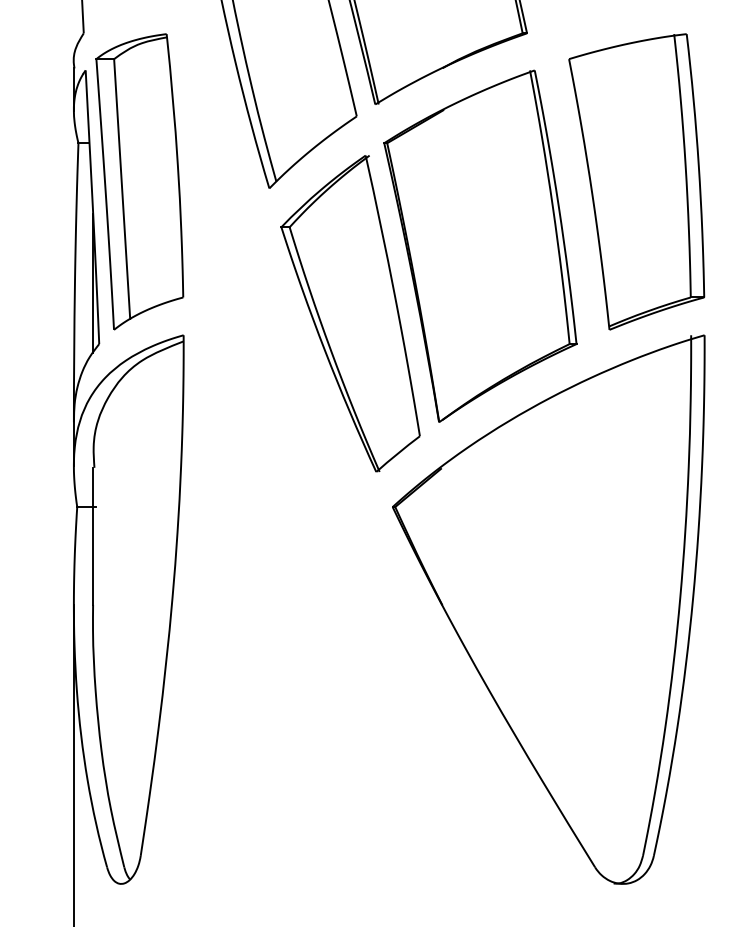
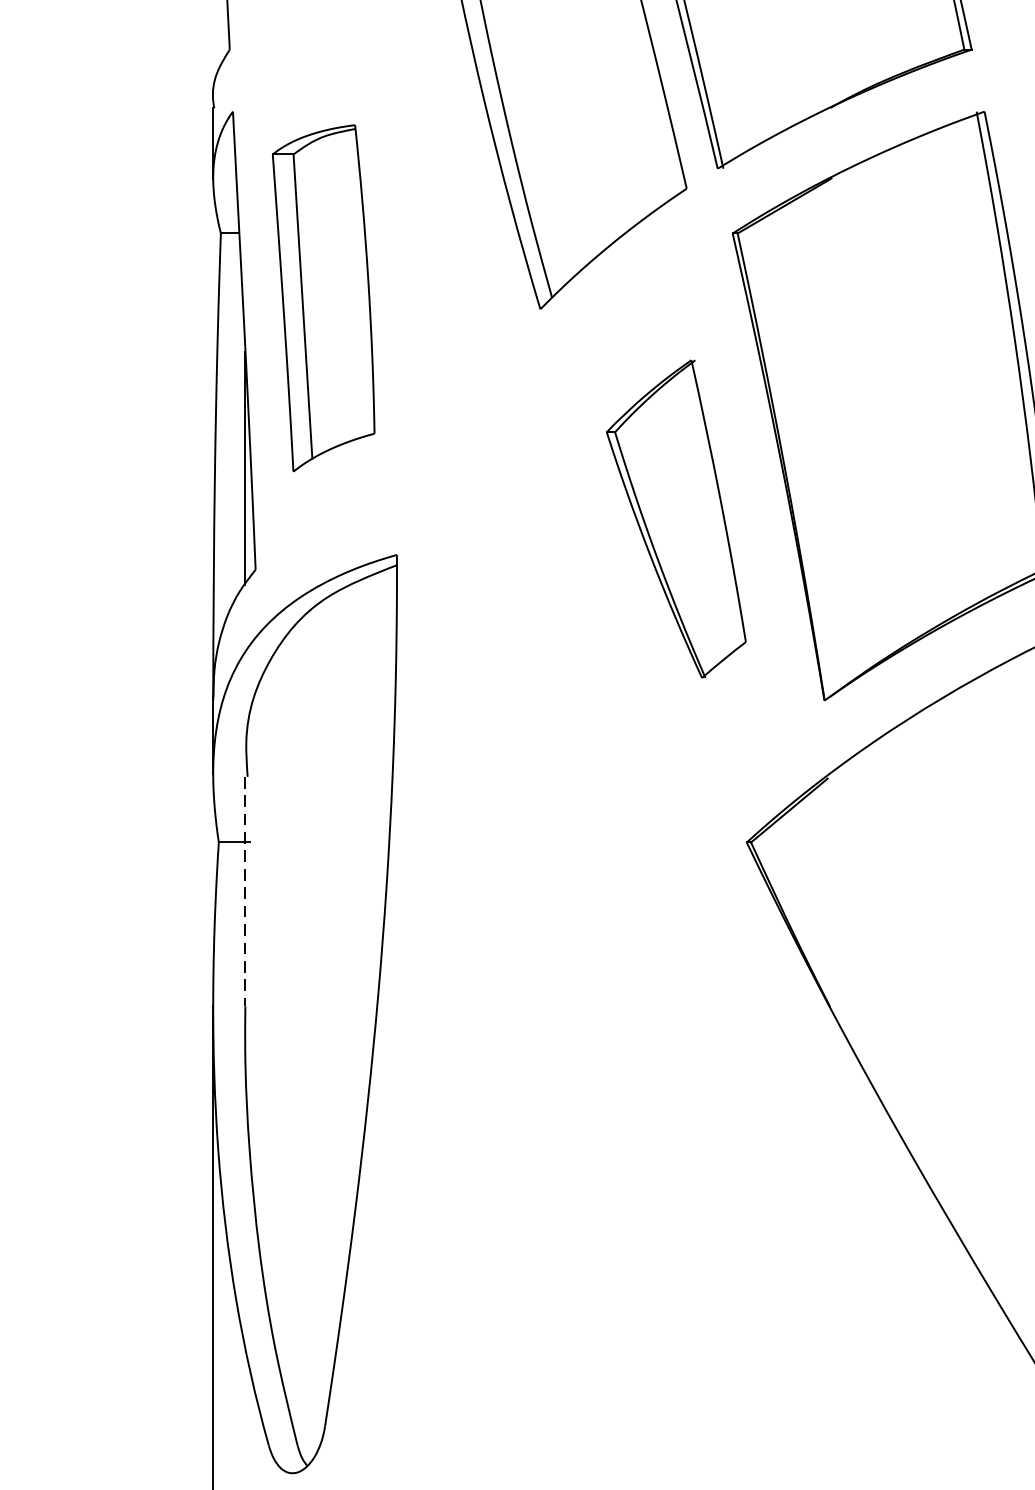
part: (139, 181) -> (323, 297), size x0.7
part: (350, 313) -> (676, 518), size x0.6
line: (92, 536) -> (244, 891), solid -> dashed

